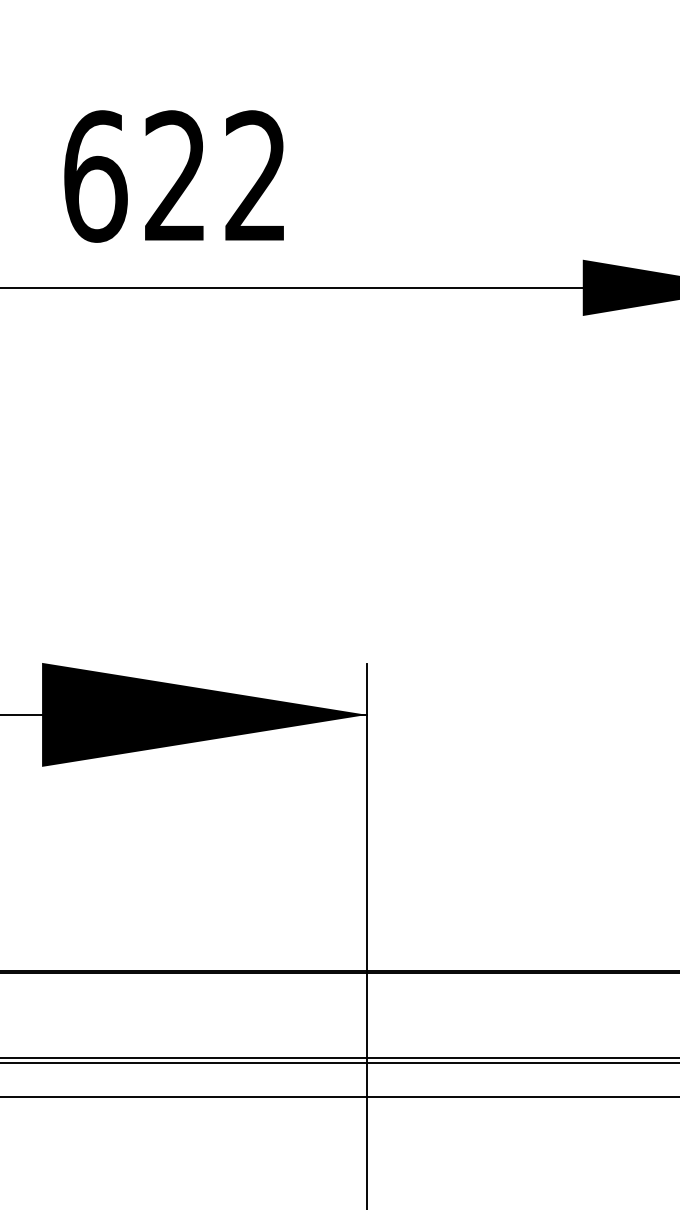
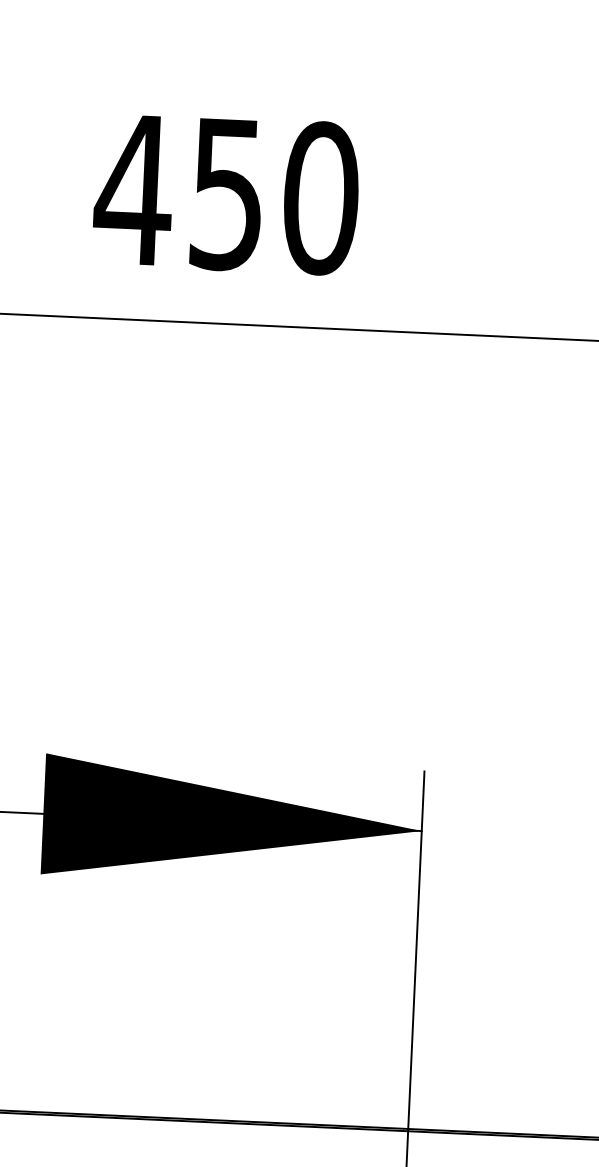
text: (174, 176) -> (226, 194), 622 -> 450

